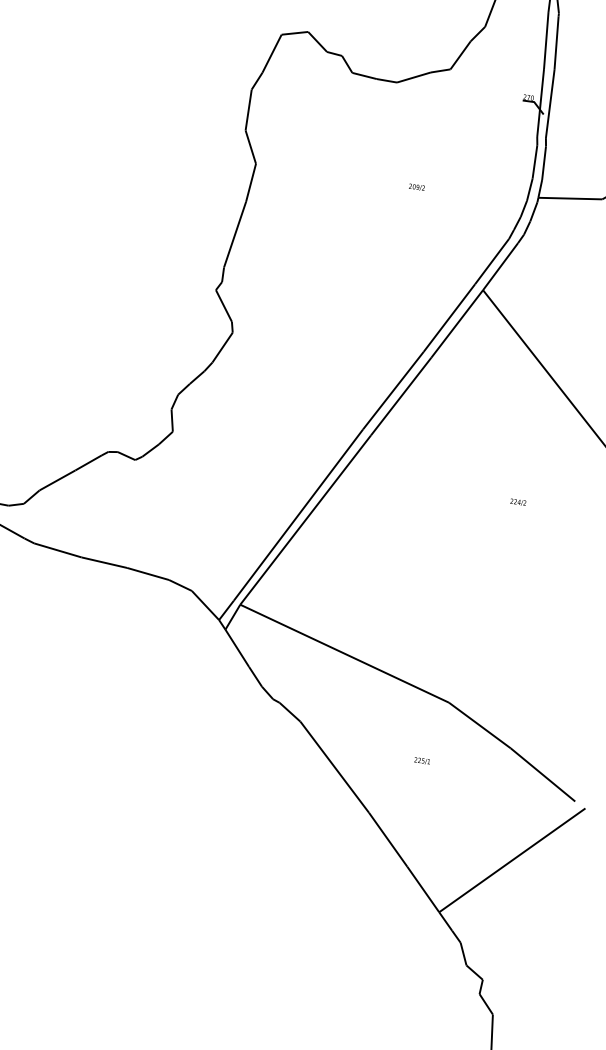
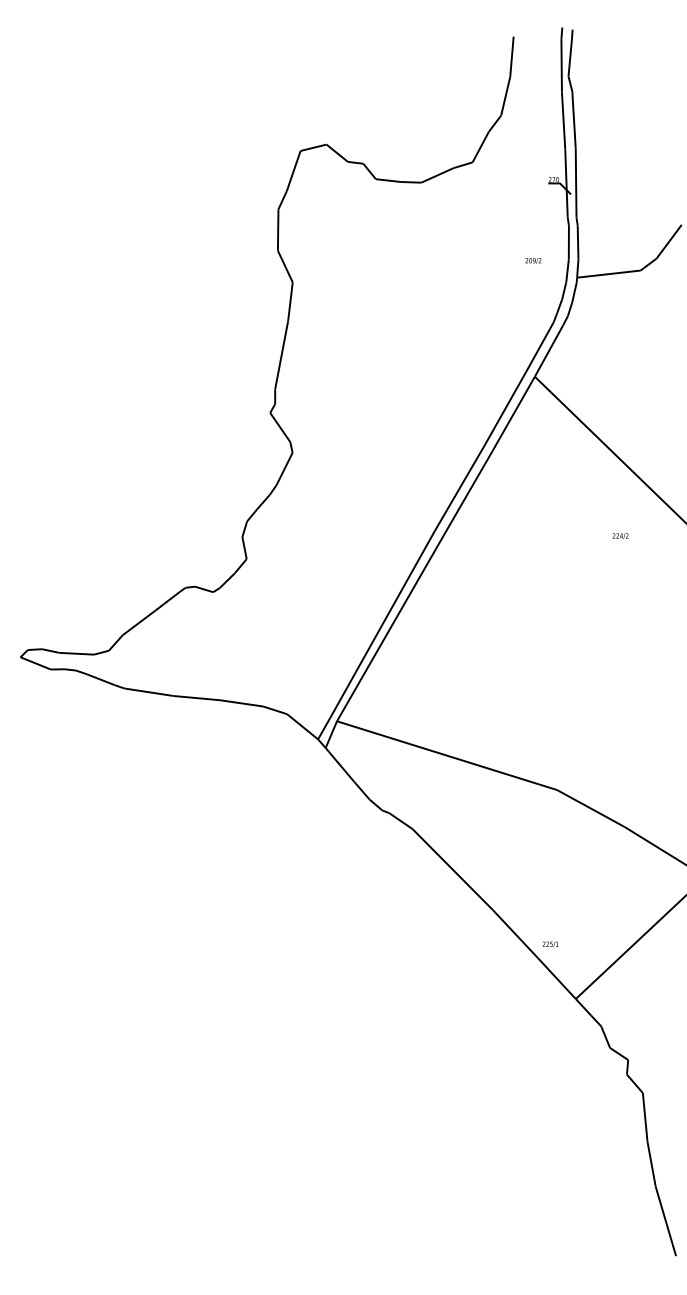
text: (417, 187) -> (533, 260), moved
text: (518, 502) -> (620, 536), moved
text: (422, 761) -> (550, 944), moved

